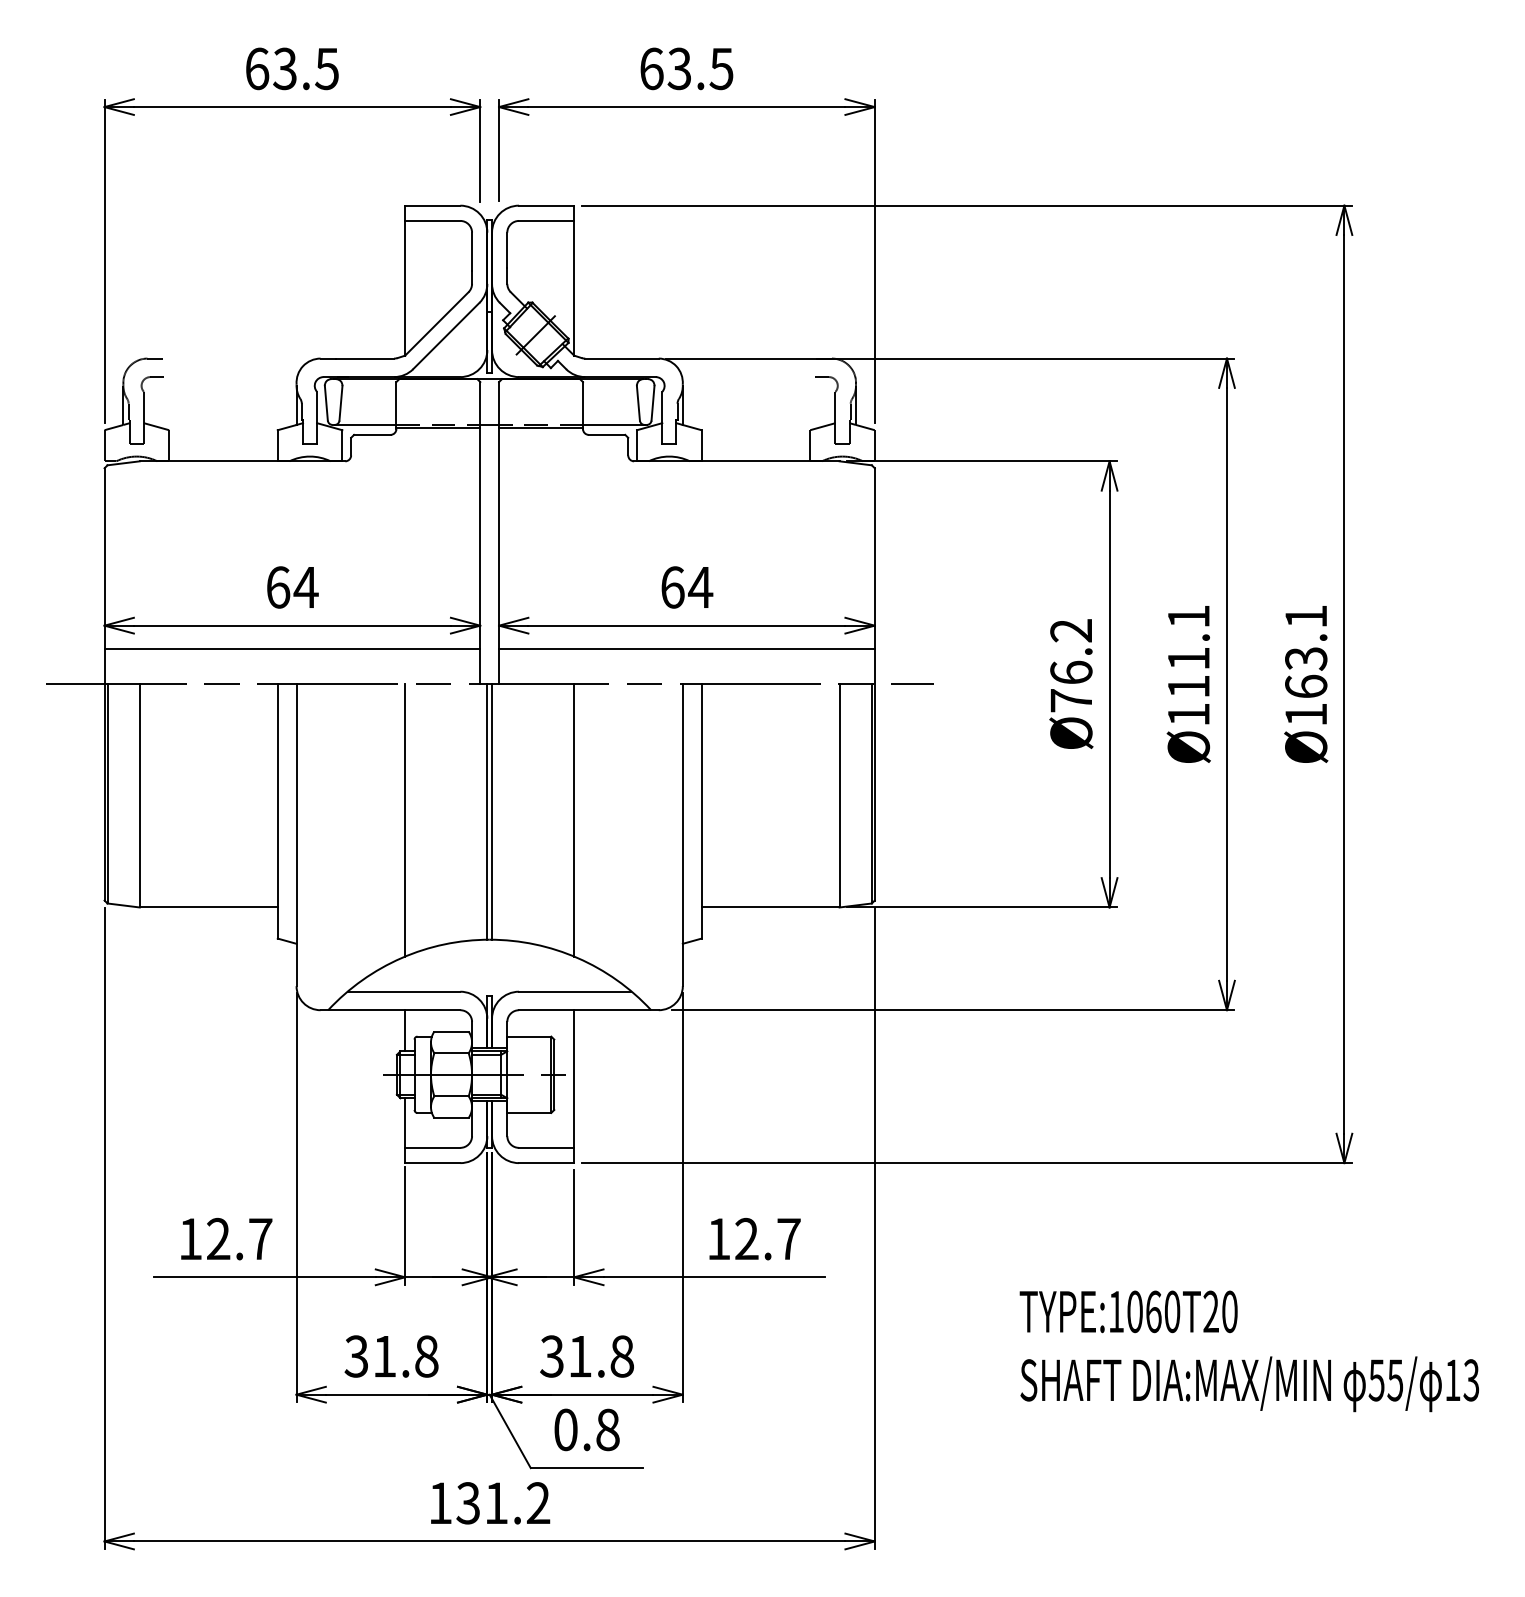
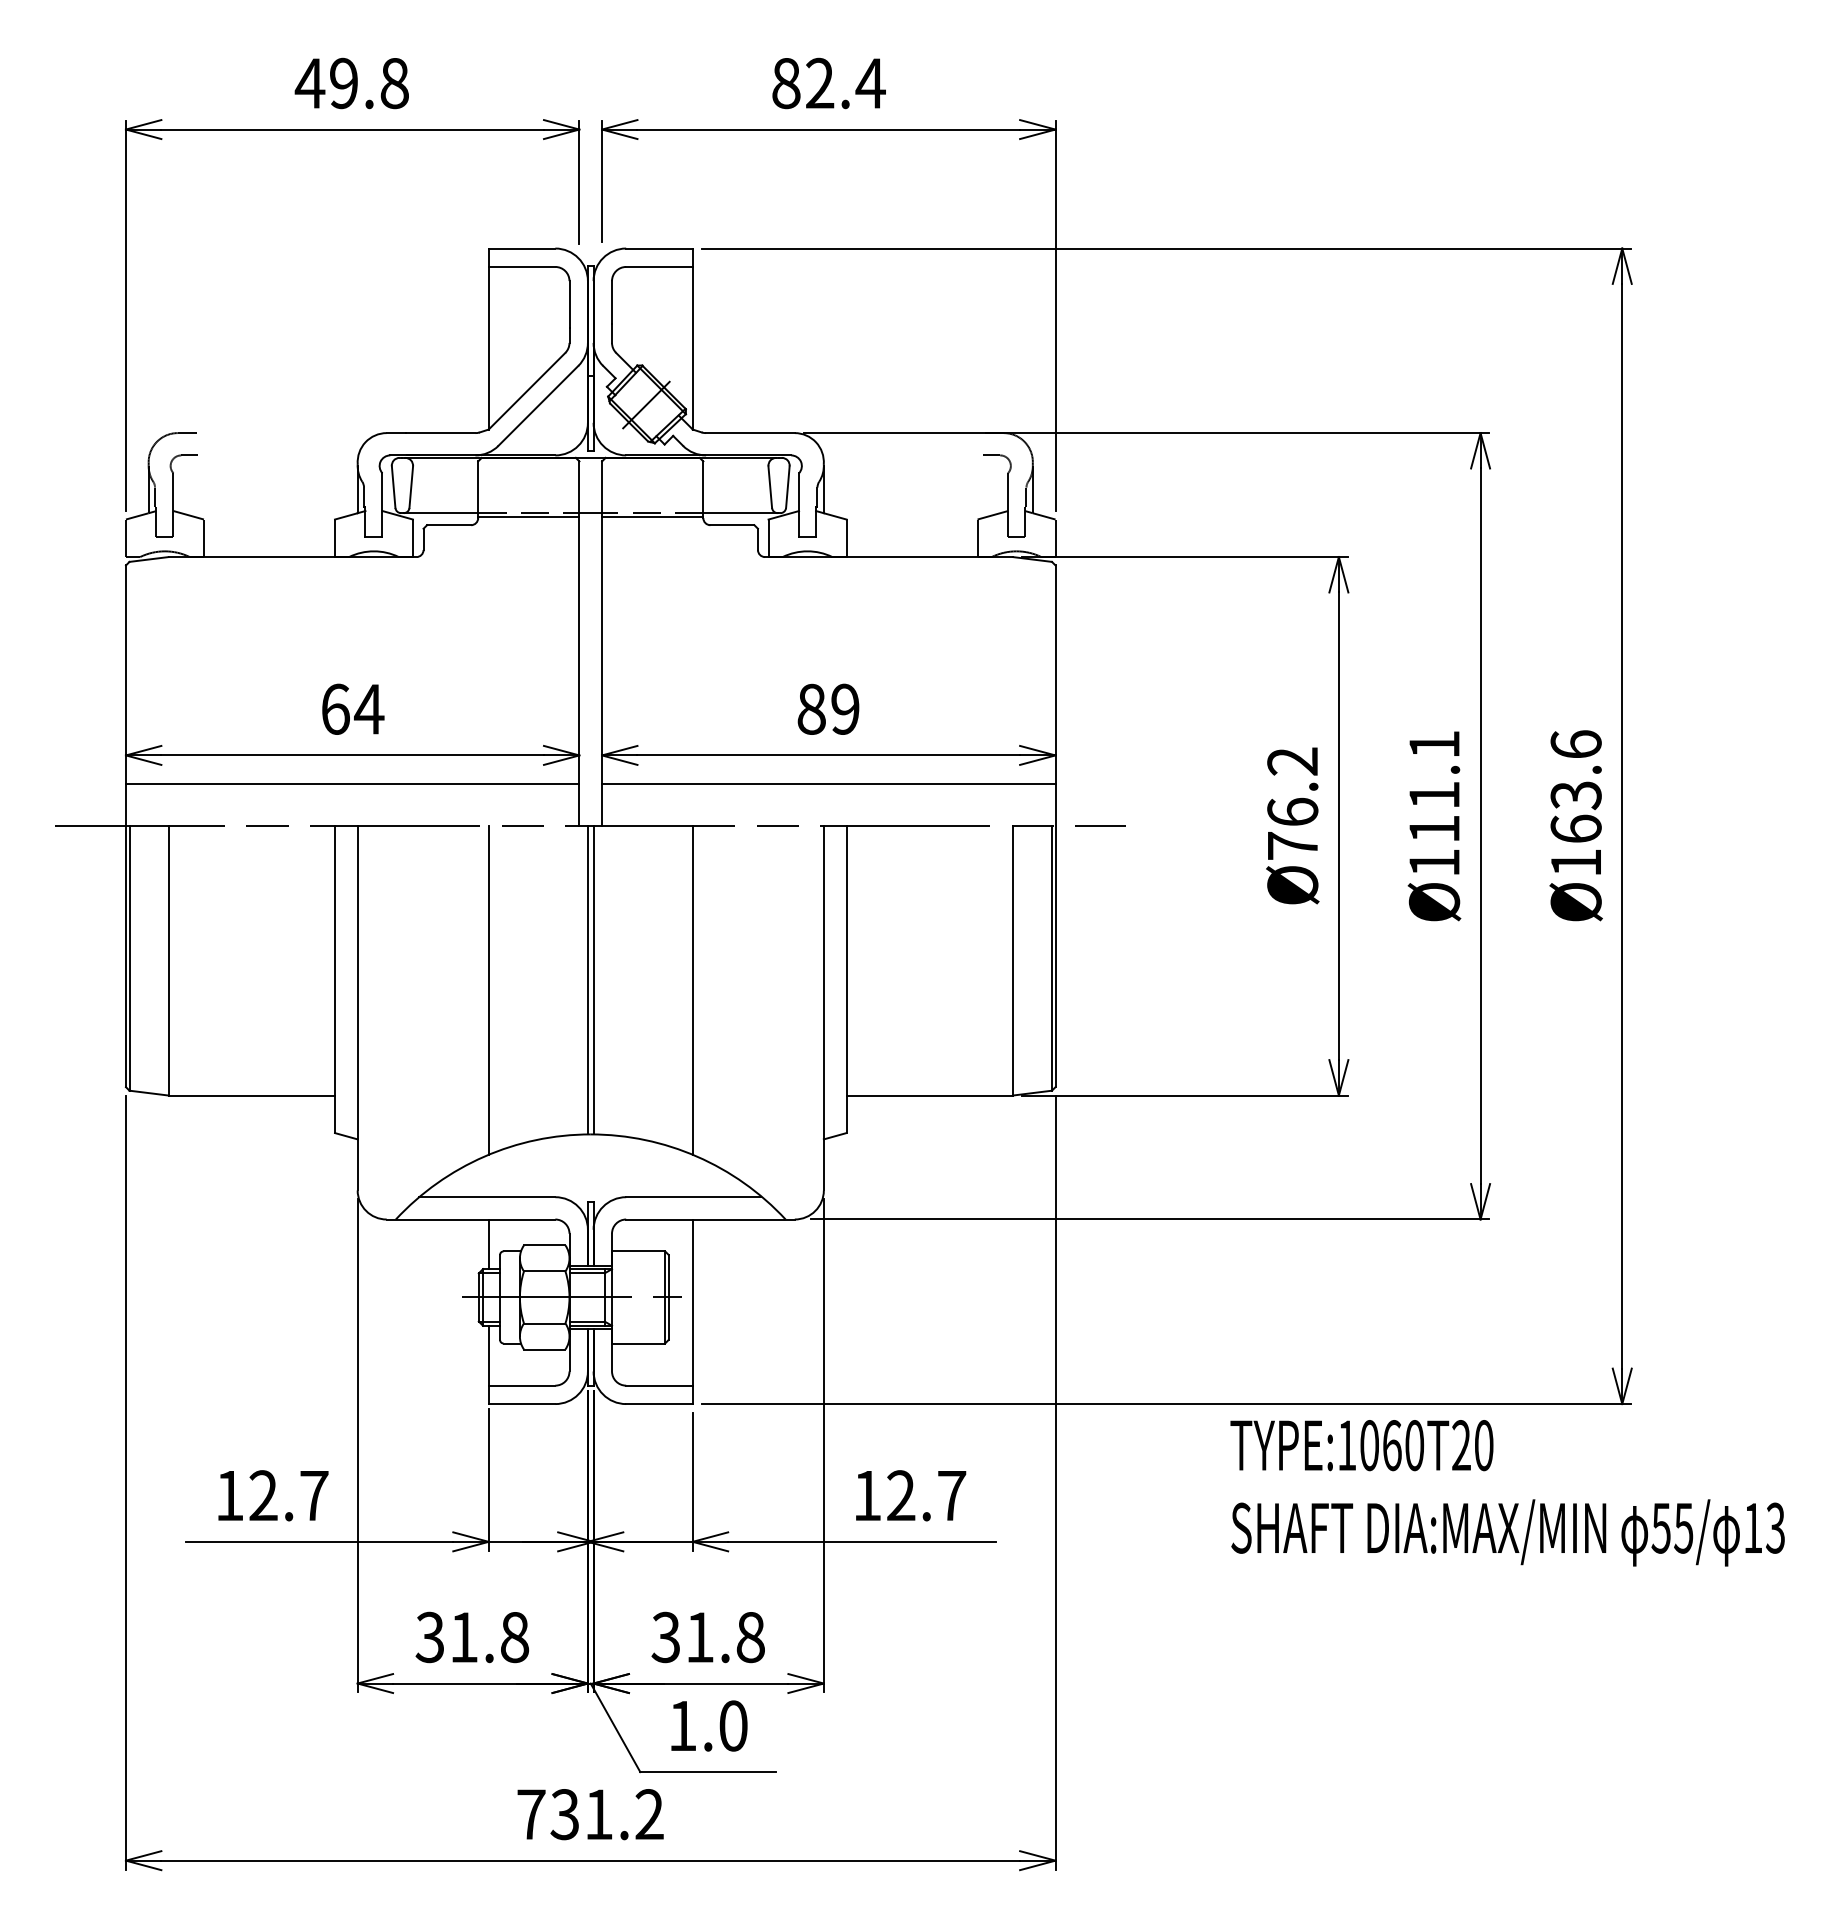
text: (291, 68) -> (351, 83), 63.5 -> 49.8
text: (686, 68) -> (828, 83), 63.5 -> 82.4
text: (686, 586) -> (828, 708), 64 -> 89
text: (1305, 615) -> (1575, 743), Ø163.1 -> Ø163.6
text: (1249, 1351) -> (1507, 1493), moved
text: (587, 1429) -> (708, 1725), 0.8 -> 1.0
text: (440, 1503) -> (531, 1814), 131.2 -> 731.2

